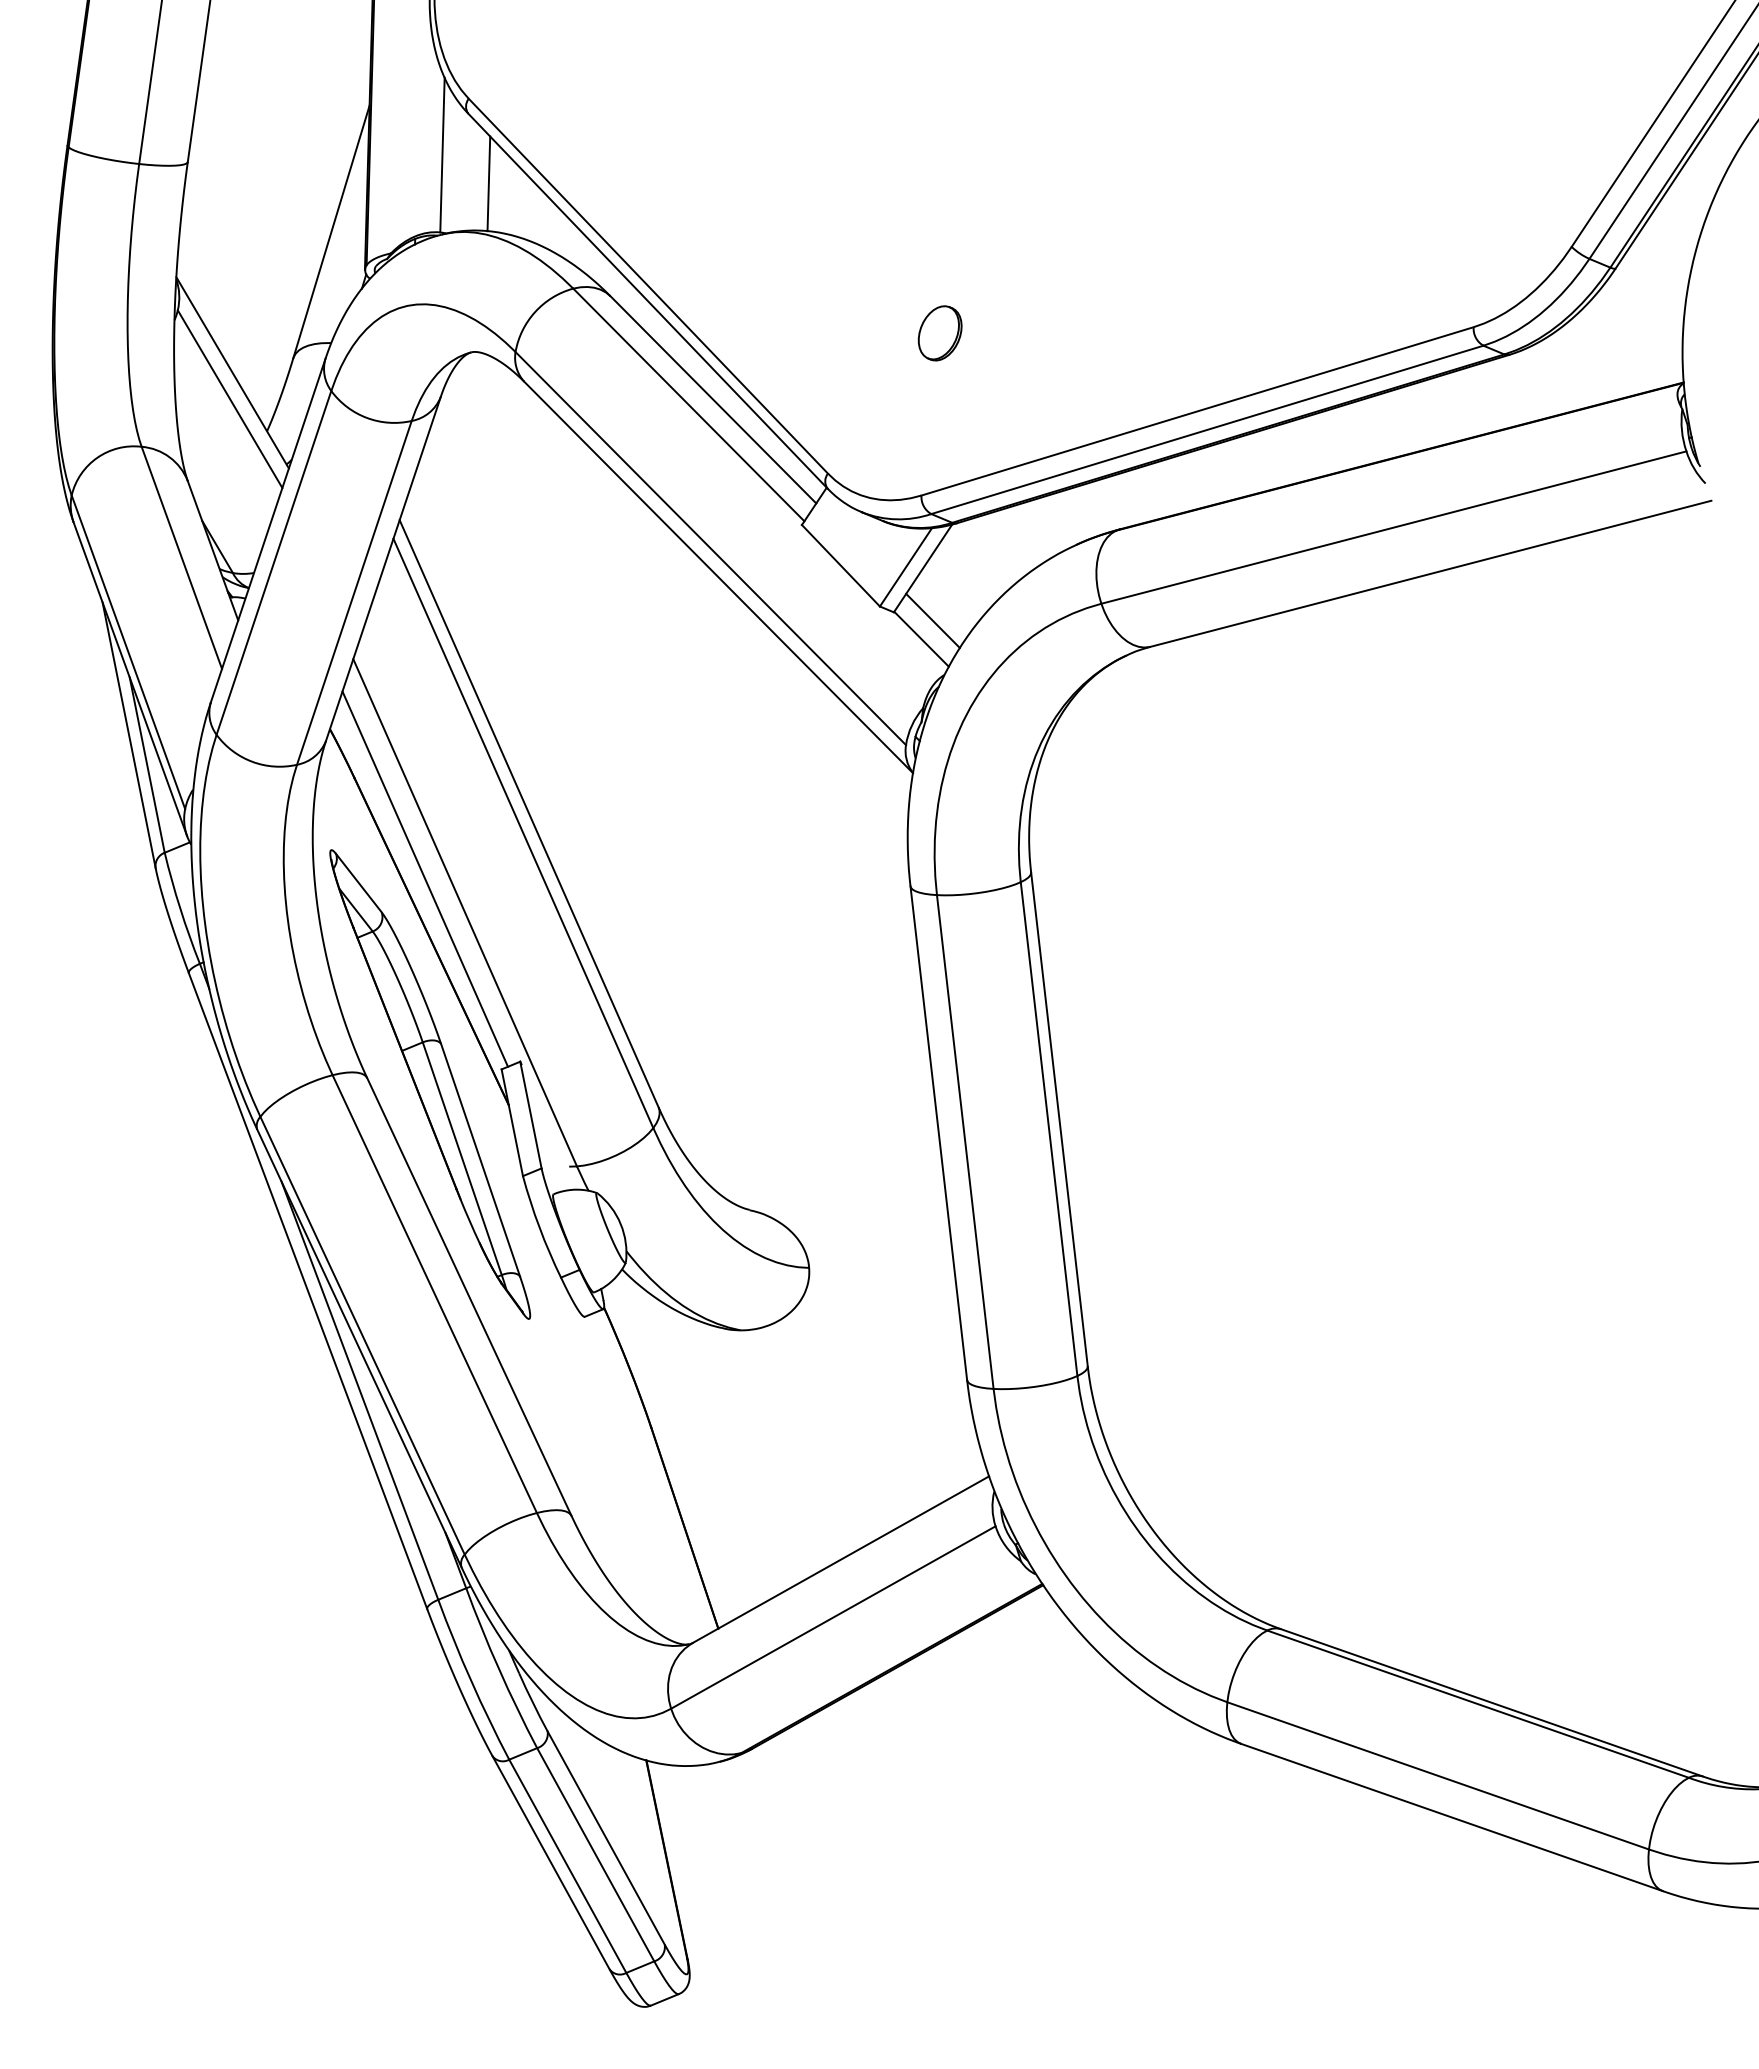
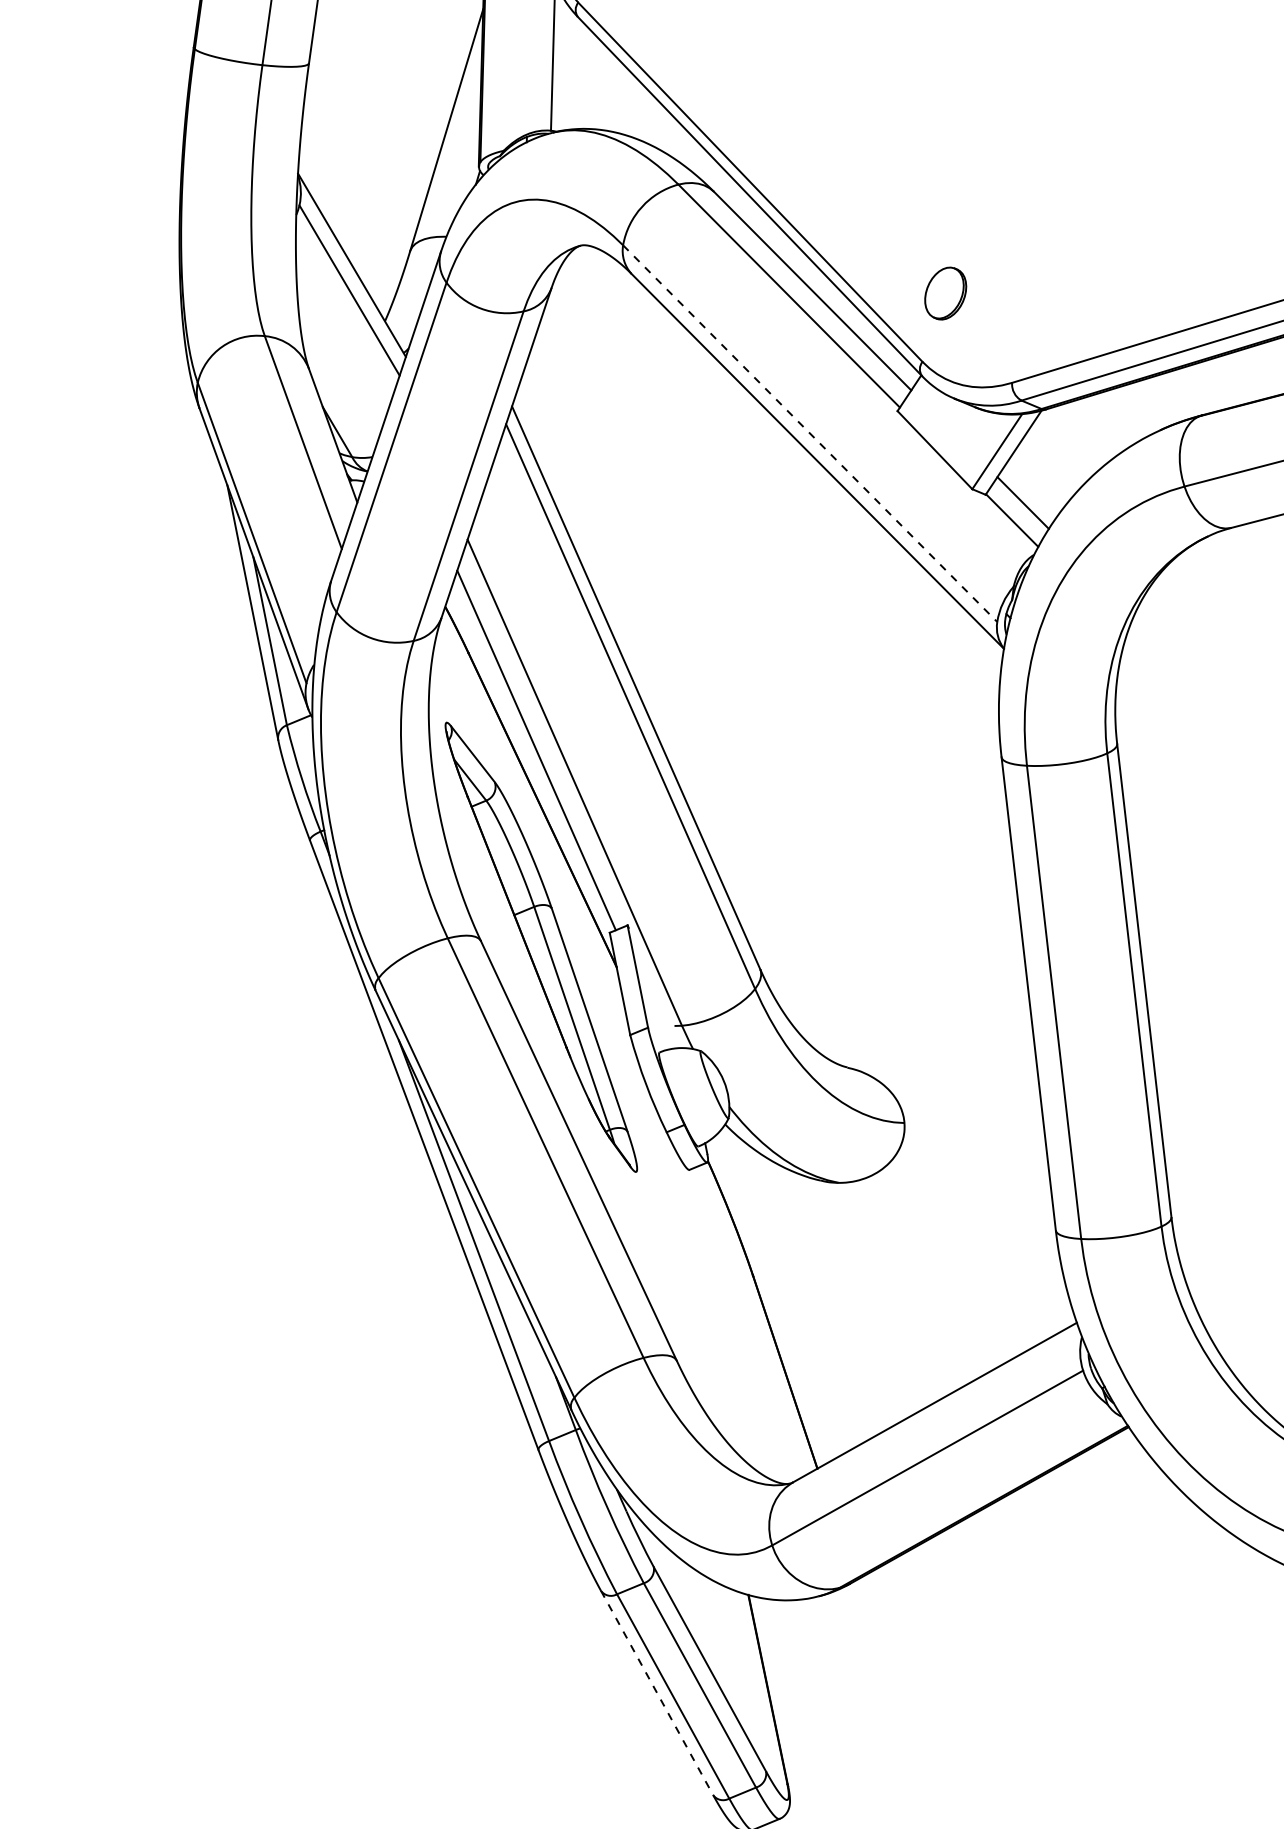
line: (488, 183) -> (597, 83), removed
part: (939, 333) -> (945, 293), moved
line: (711, 548) -> (810, 433), solid -> dashed
line: (551, 1862) -> (657, 1692), solid -> dashed

